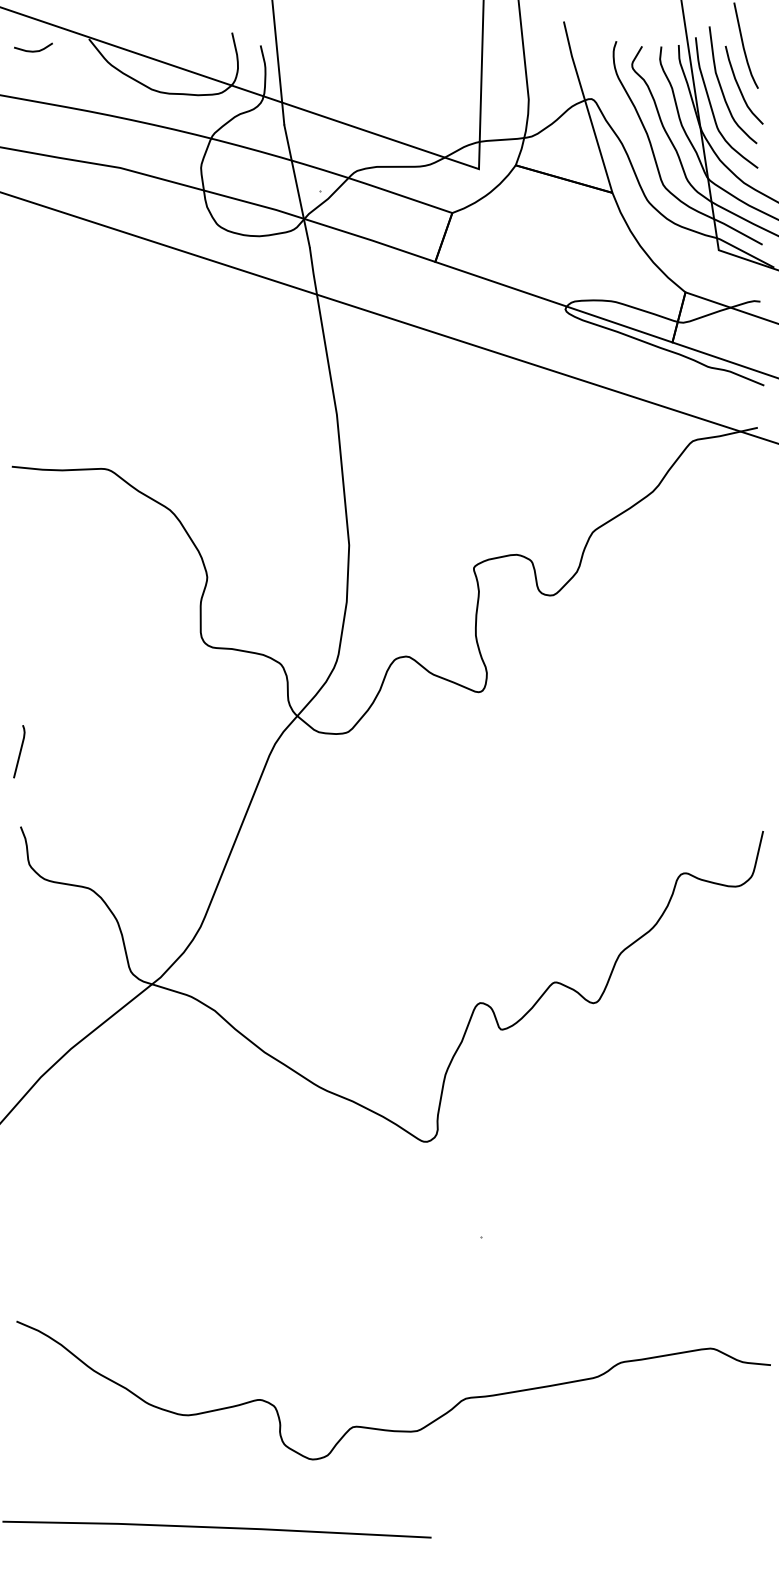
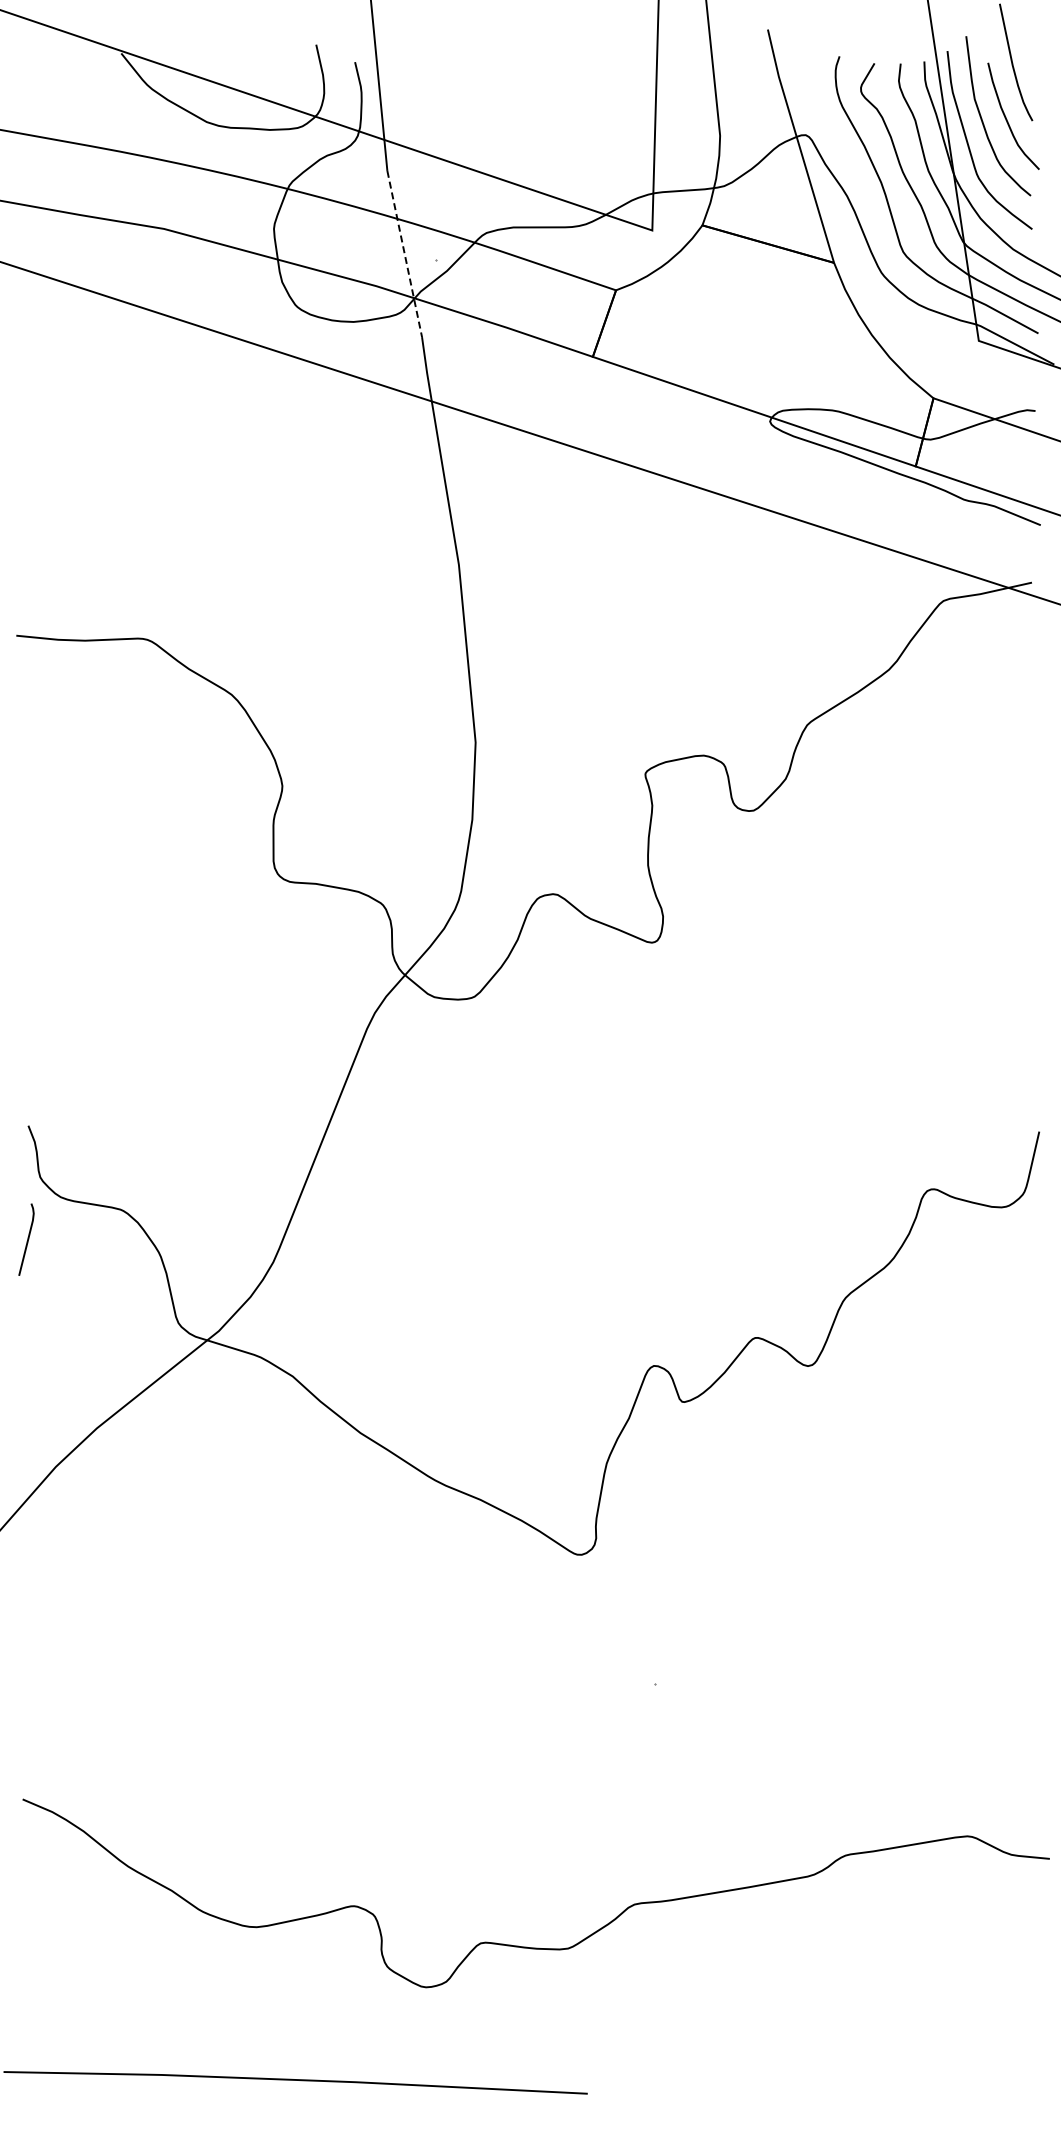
curve: (33, 50) -> (45, 69), removed
line: (296, 186) -> (404, 254), solid -> dashed
line: (20, 751) -> (27, 1239), moved

